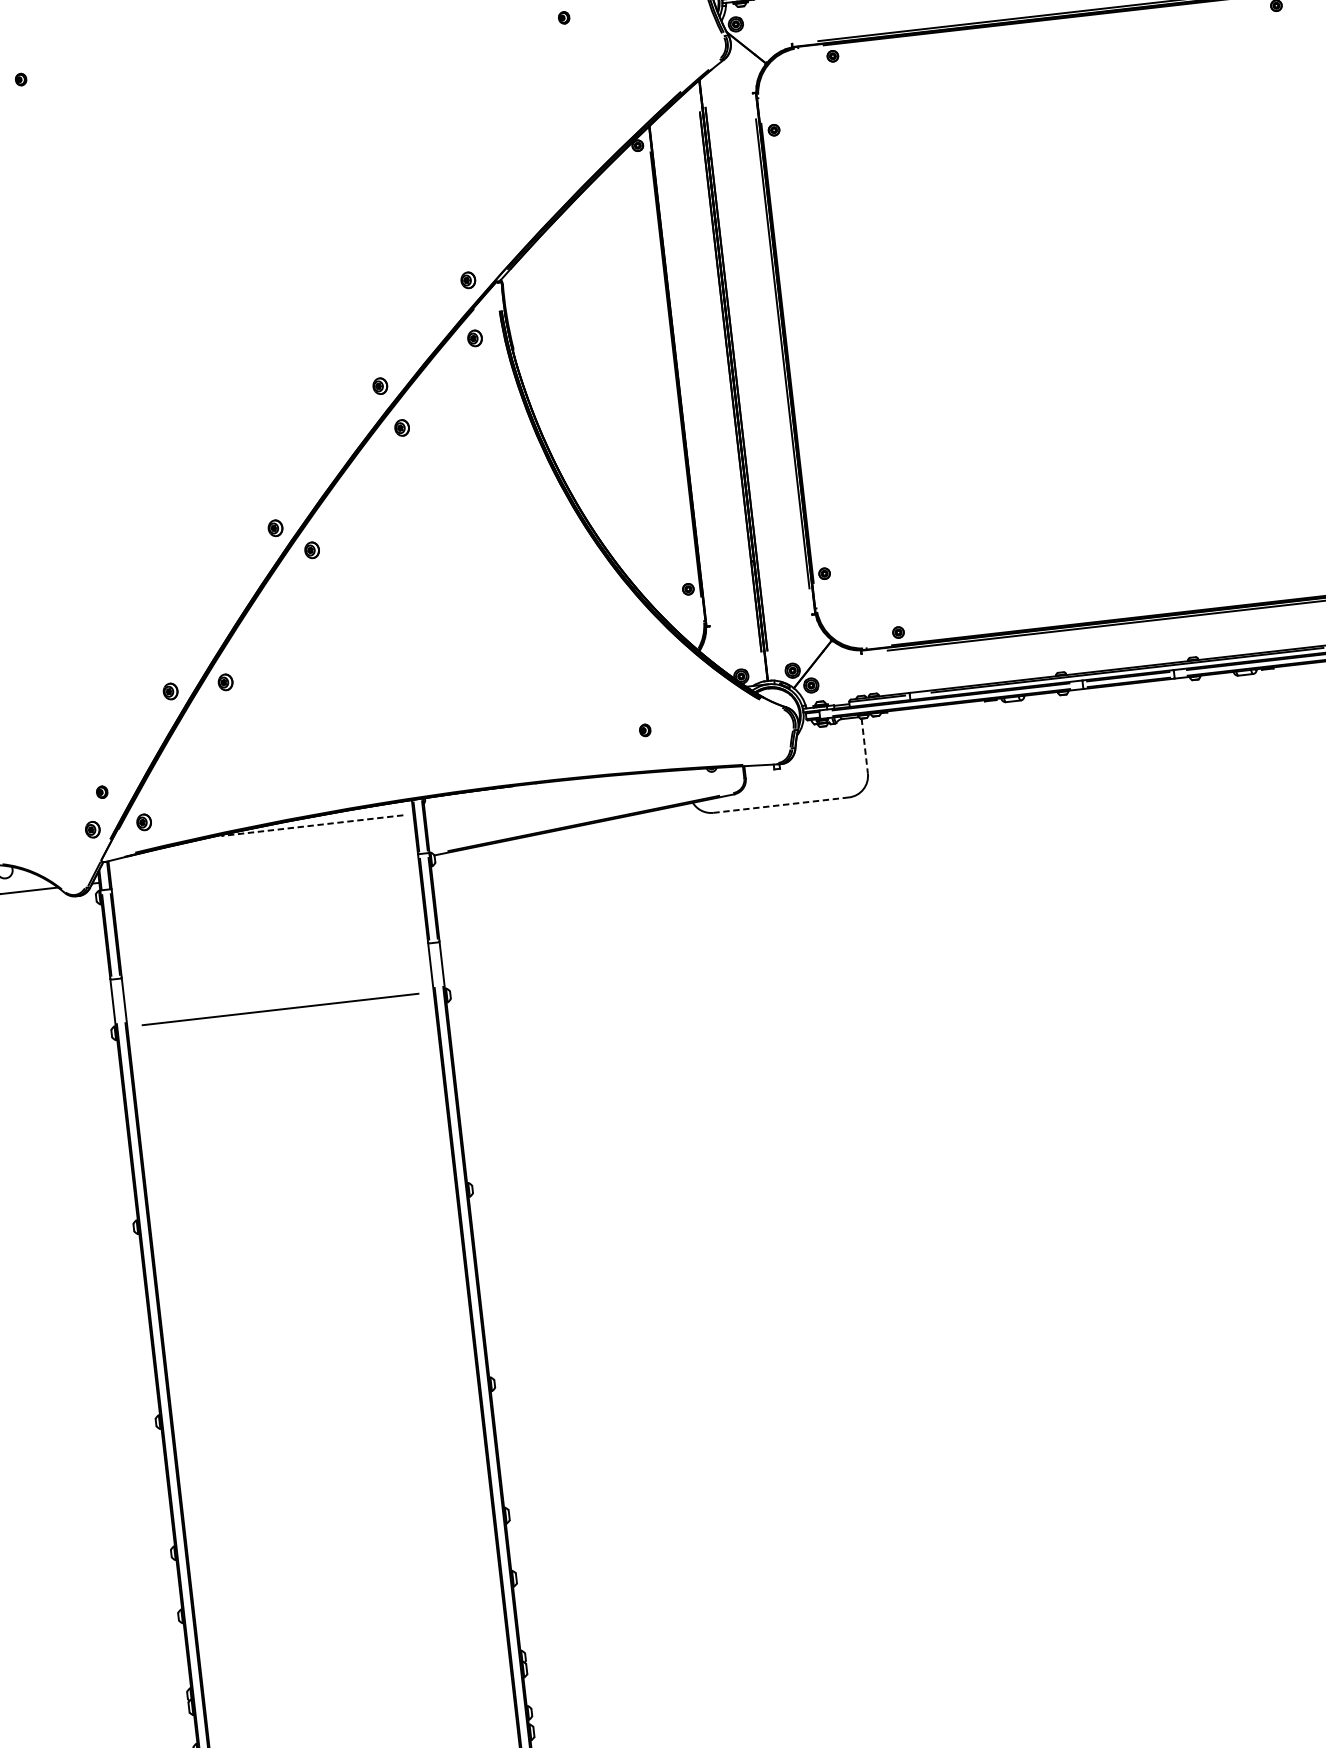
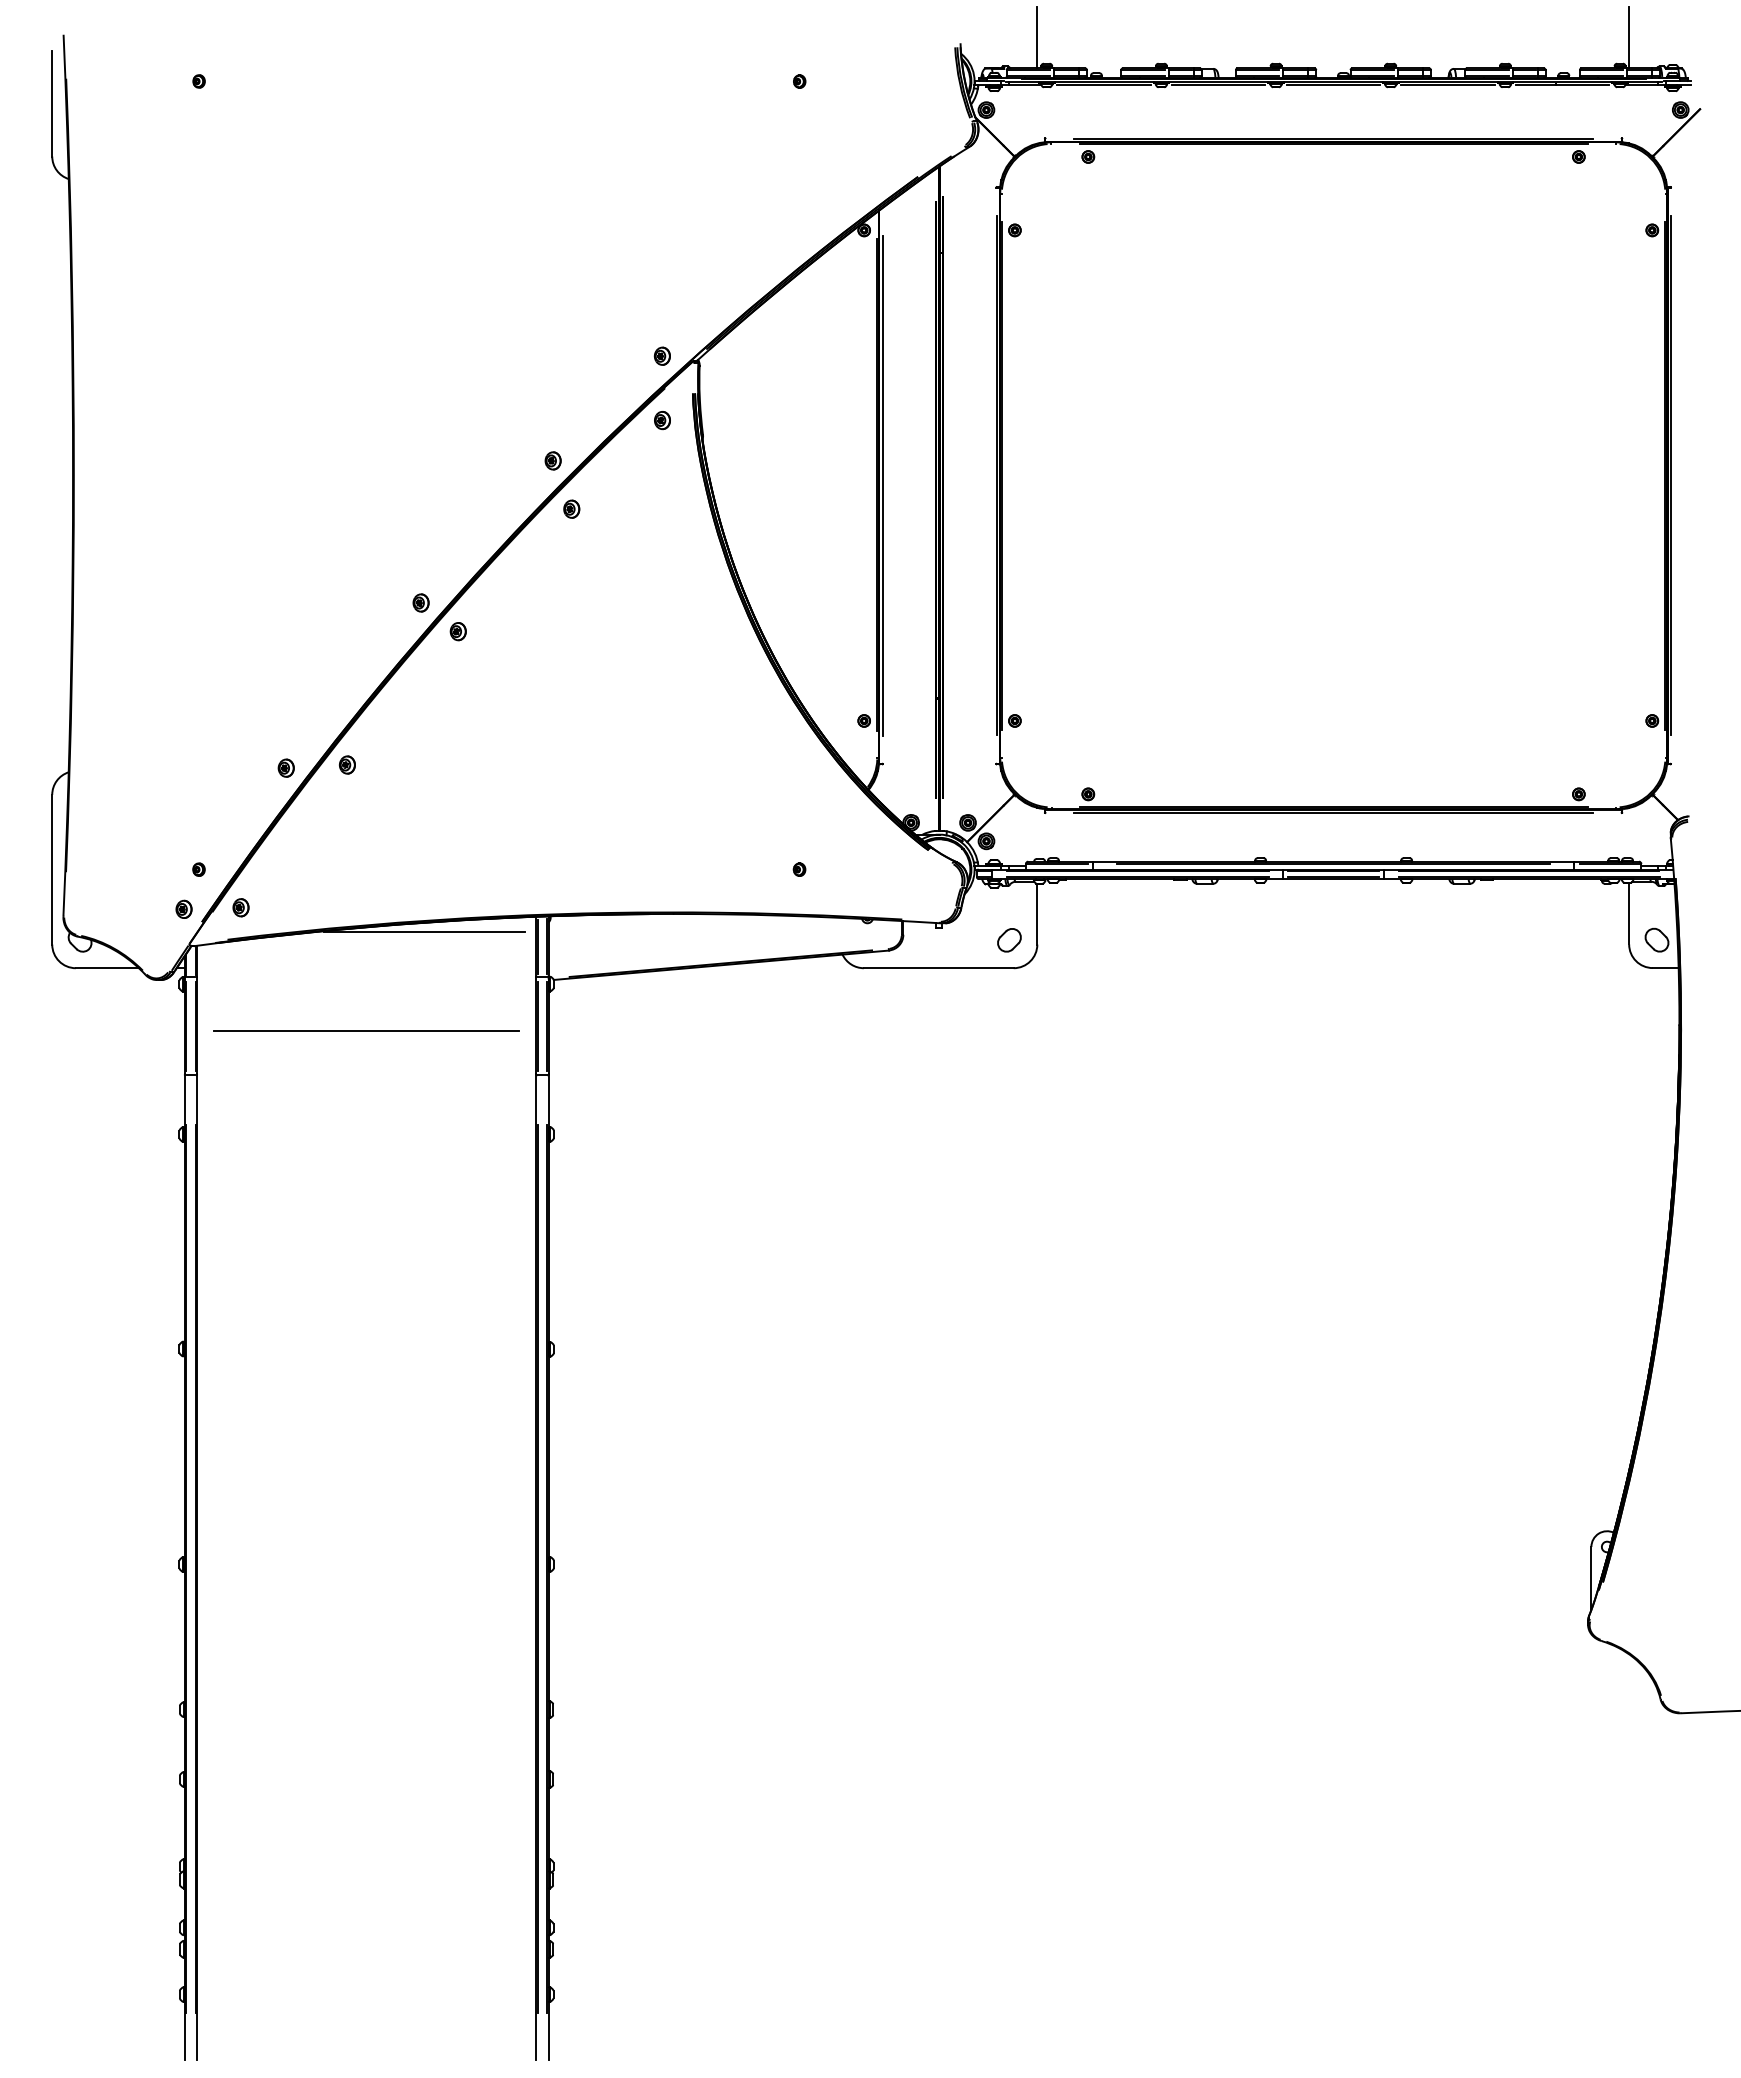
line: (680, 374) -> (882, 485), added
line: (864, 746) -> (1037, 914), dashed -> solid
part: (842, 772) -> (1009, 940), added
line: (781, 805) -> (938, 968), dashed -> solid
line: (312, 825) -> (424, 932), dashed -> solid
line: (280, 1009) -> (366, 1030), moved

